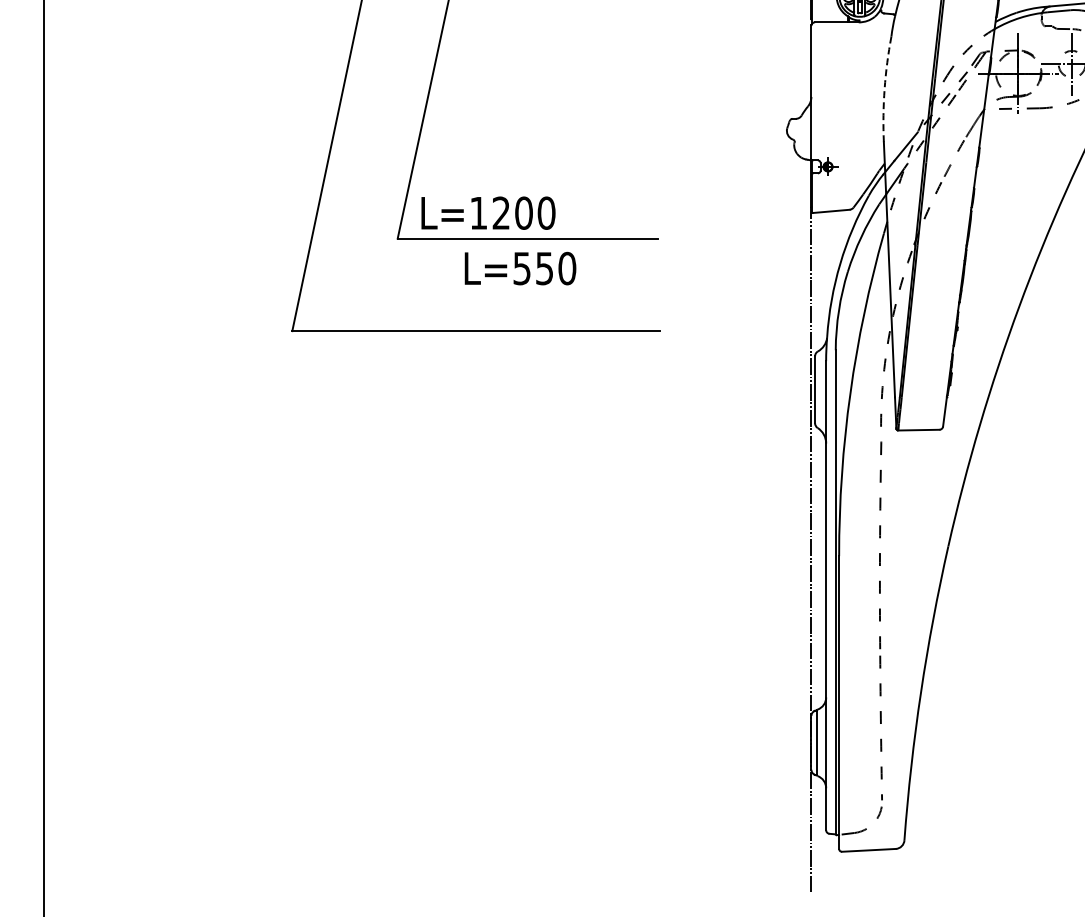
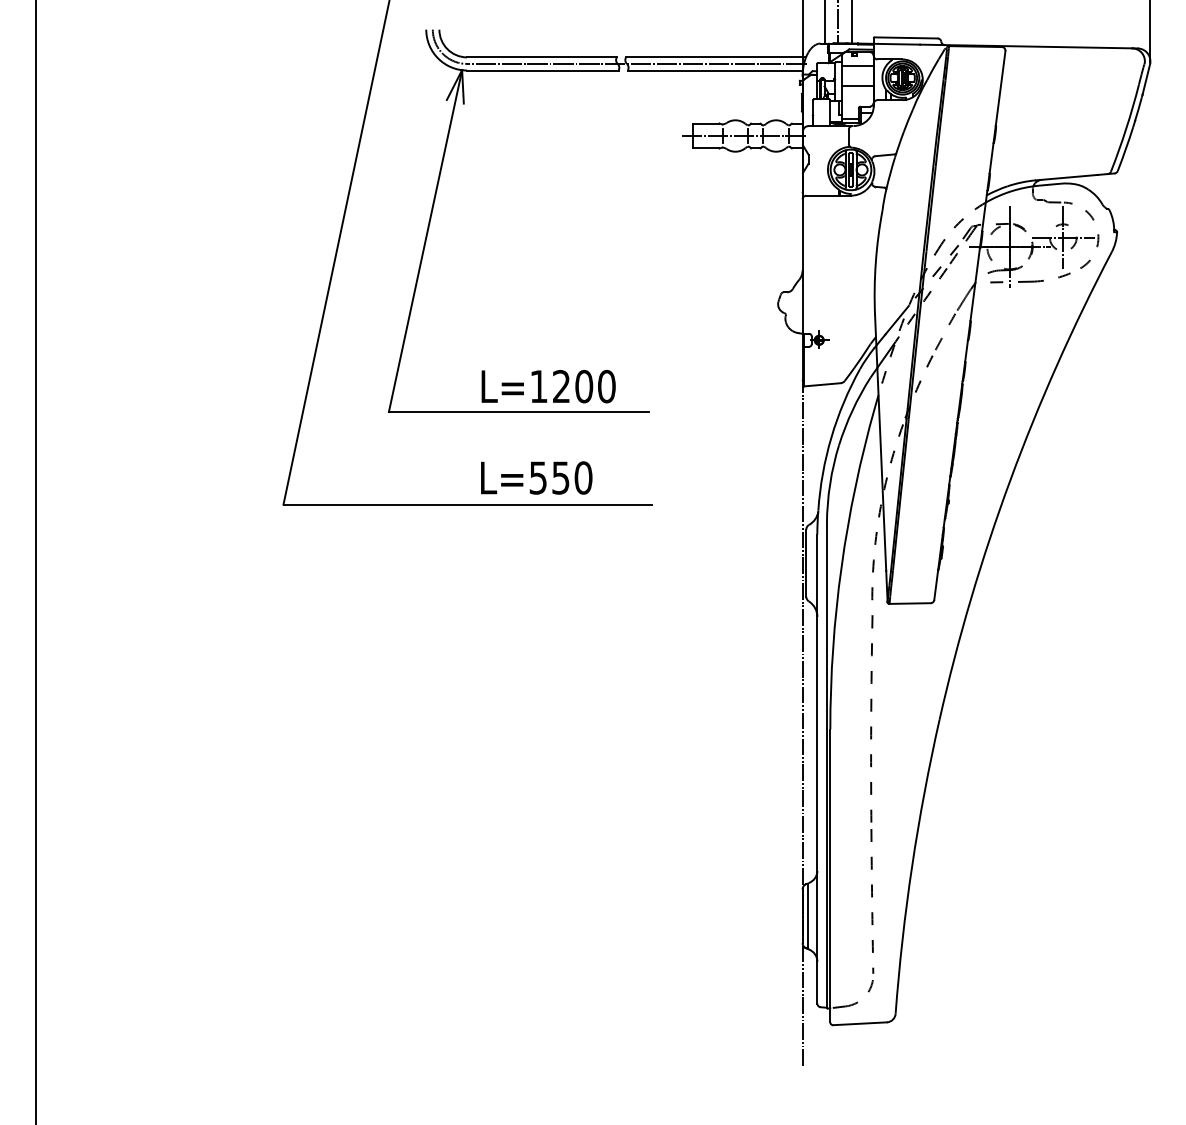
arc: (884, 89) -> (875, 262), dashed -> solid
text: (488, 213) -> (548, 386), moved
text: (520, 268) -> (536, 477), moved

